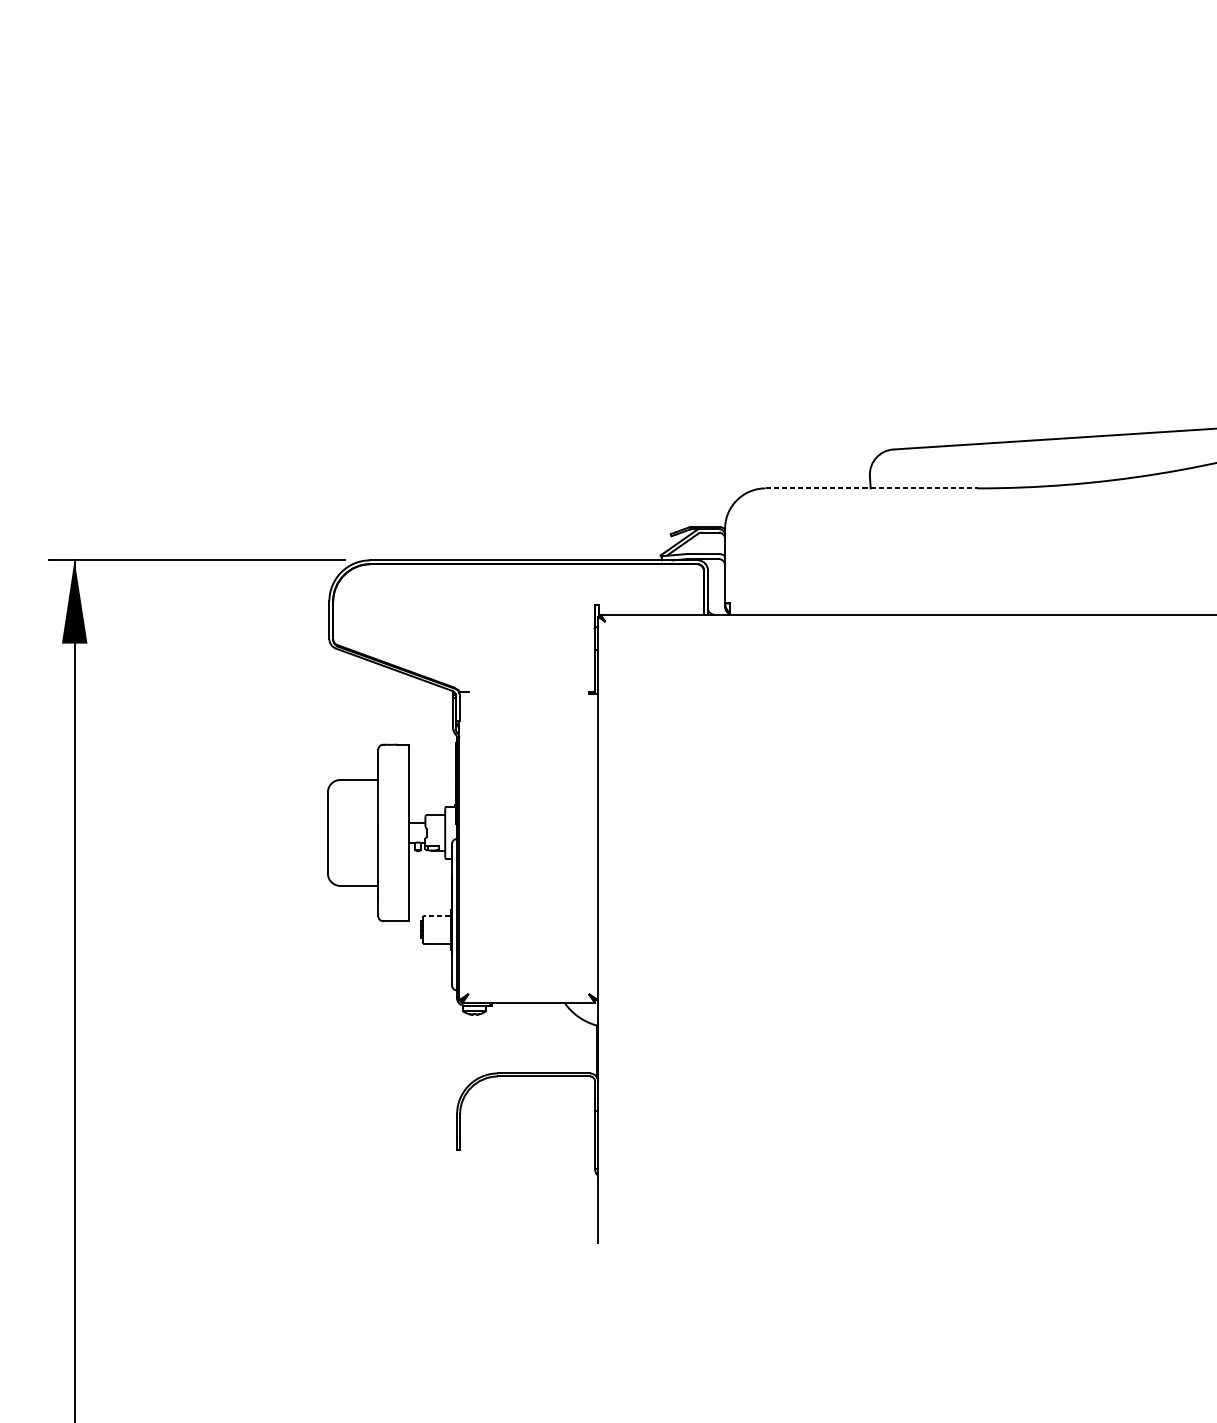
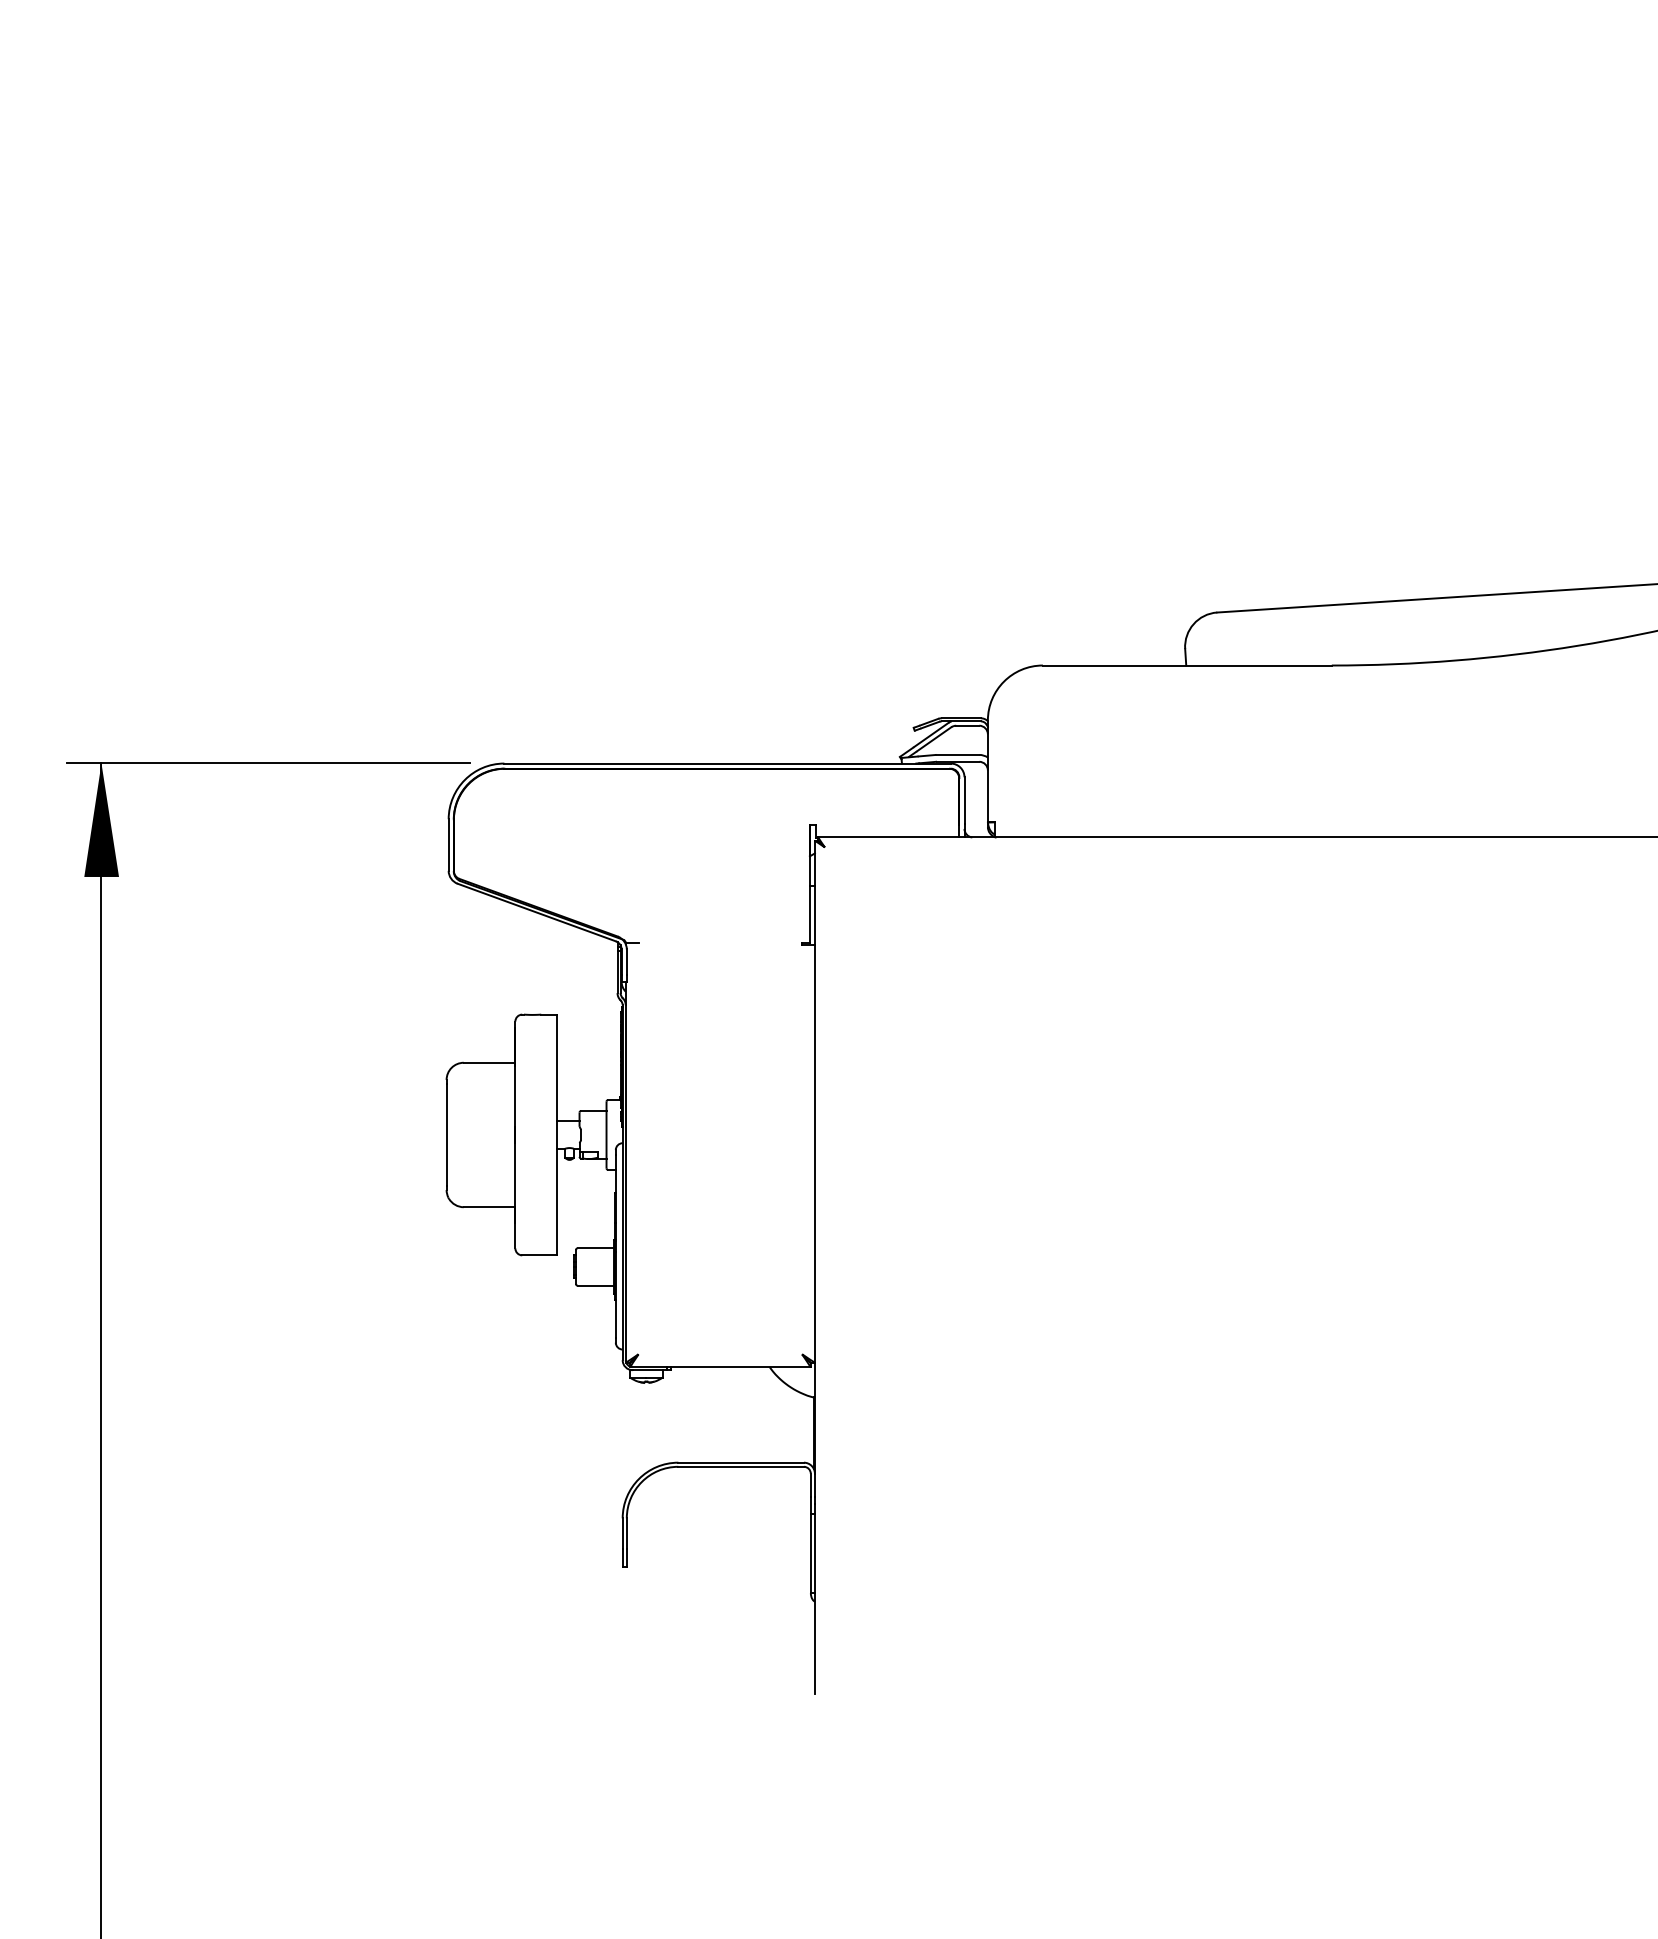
line: (871, 488) -> (1187, 665), dashed -> solid
line: (437, 916) -> (595, 1248), dashed -> solid

